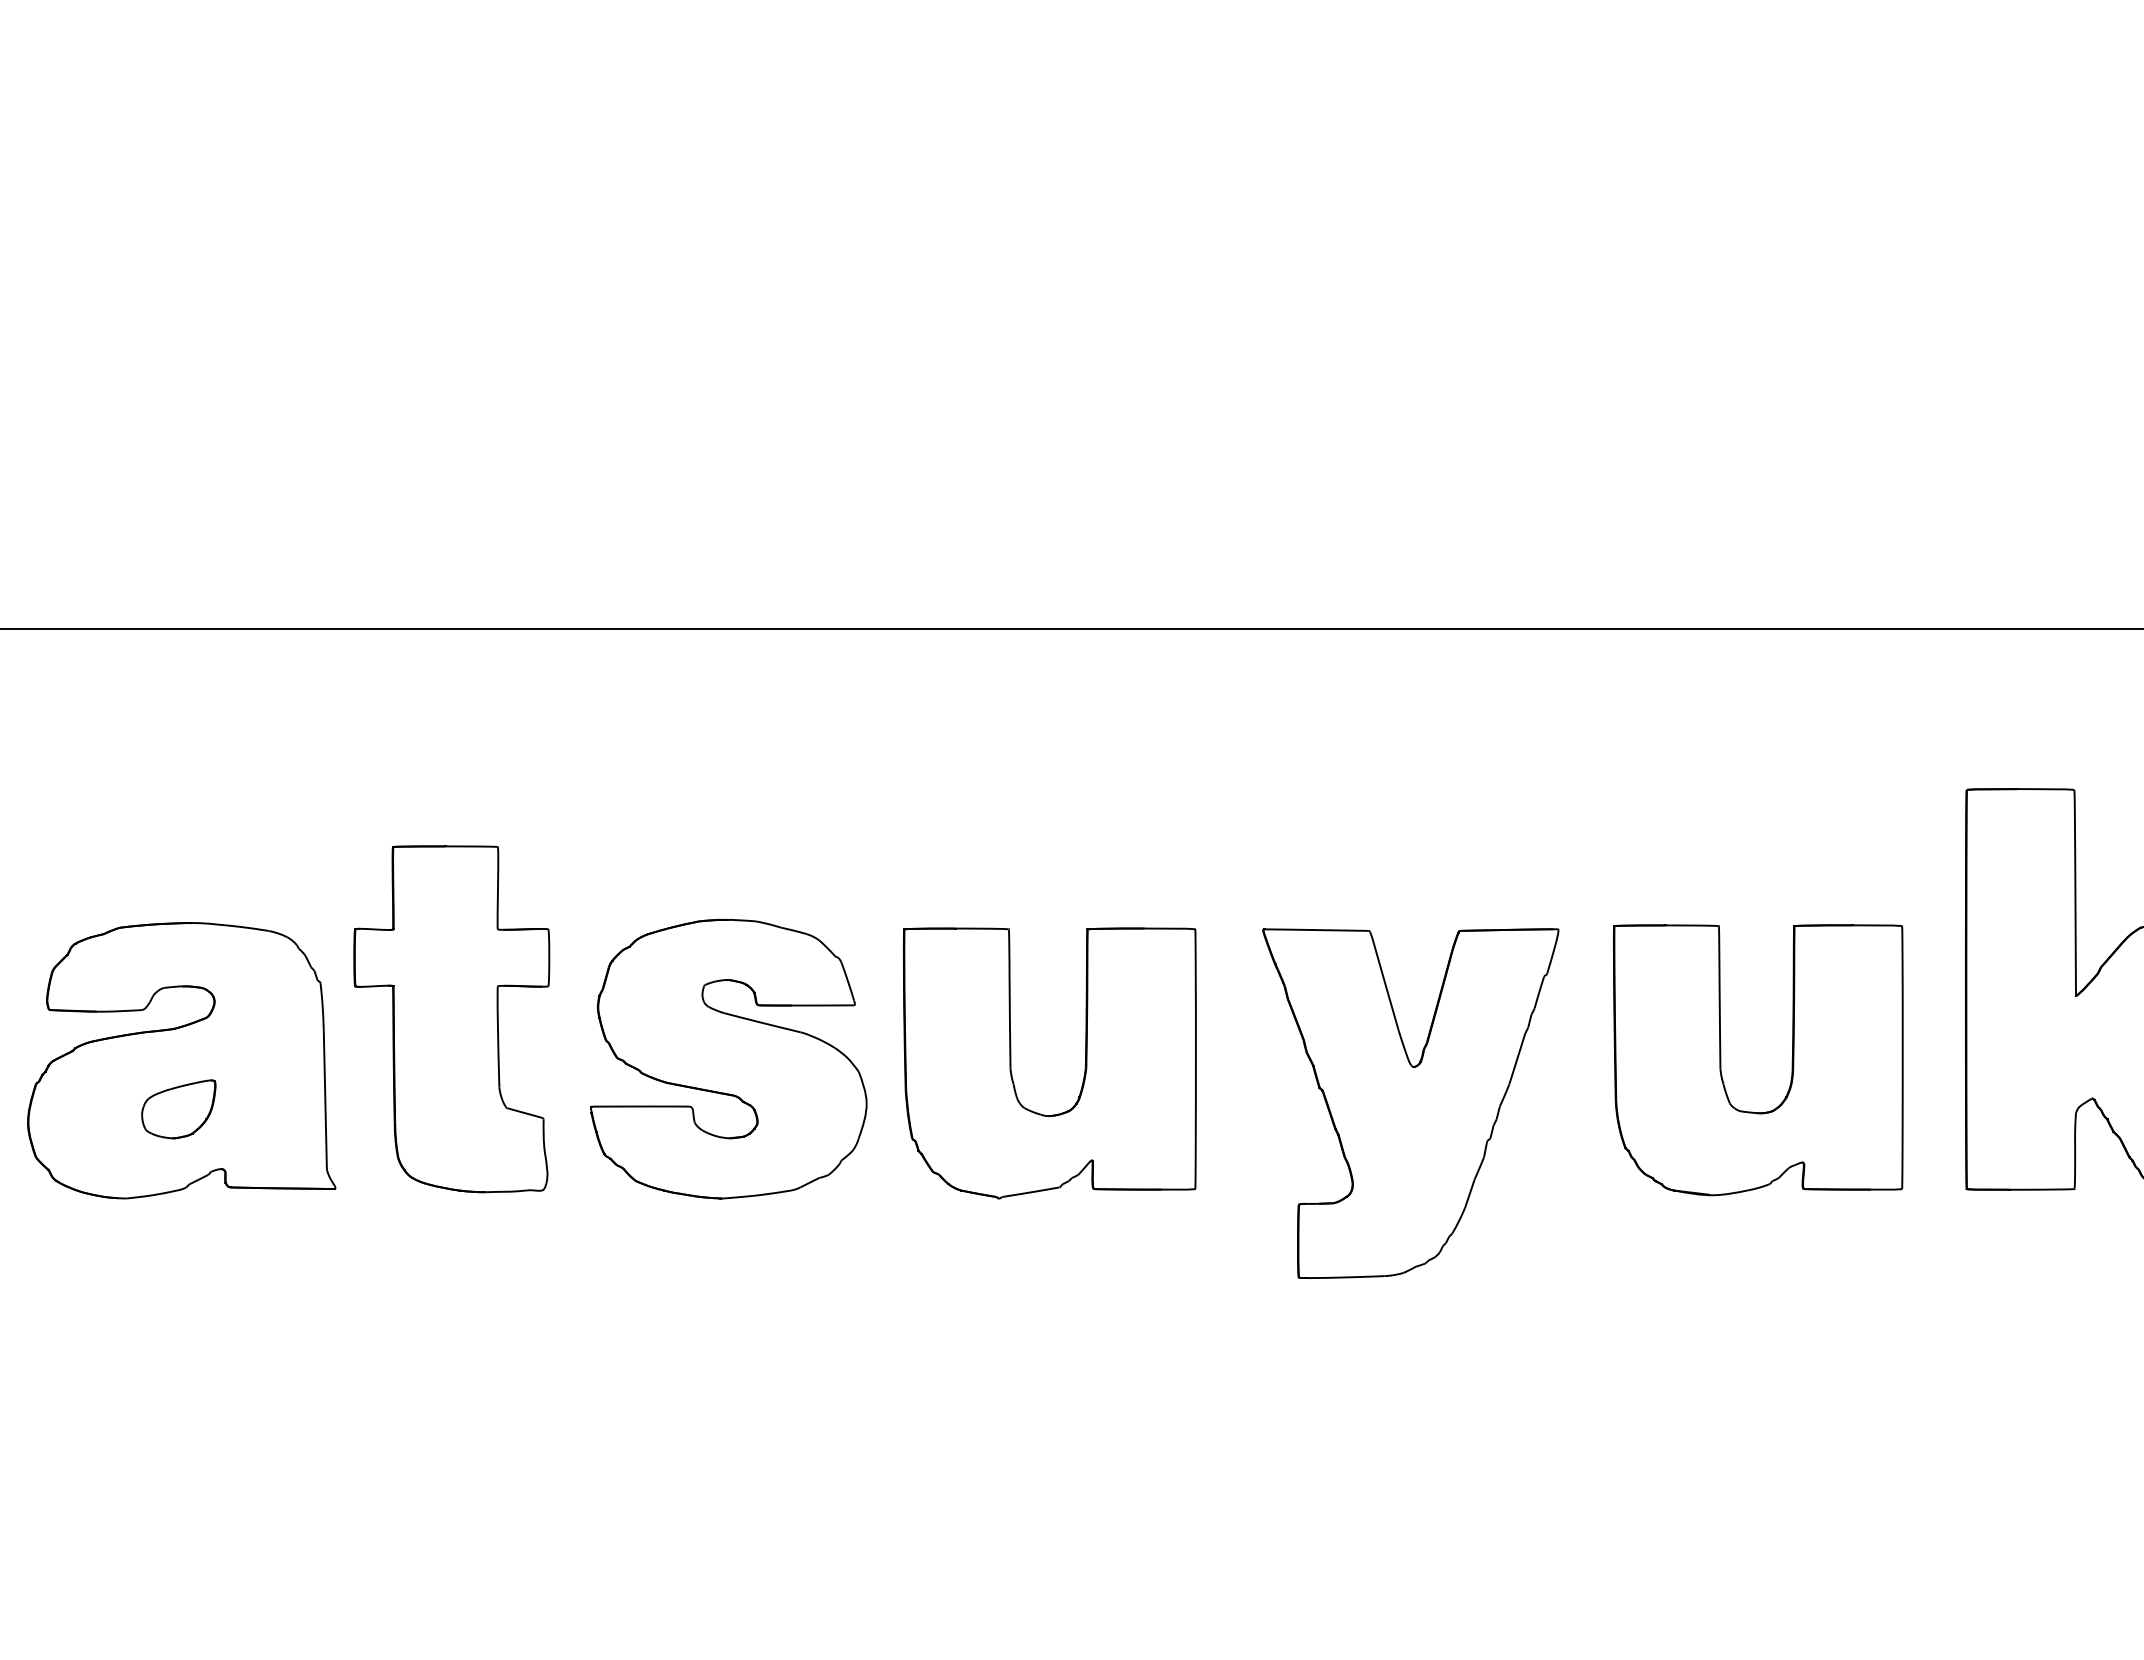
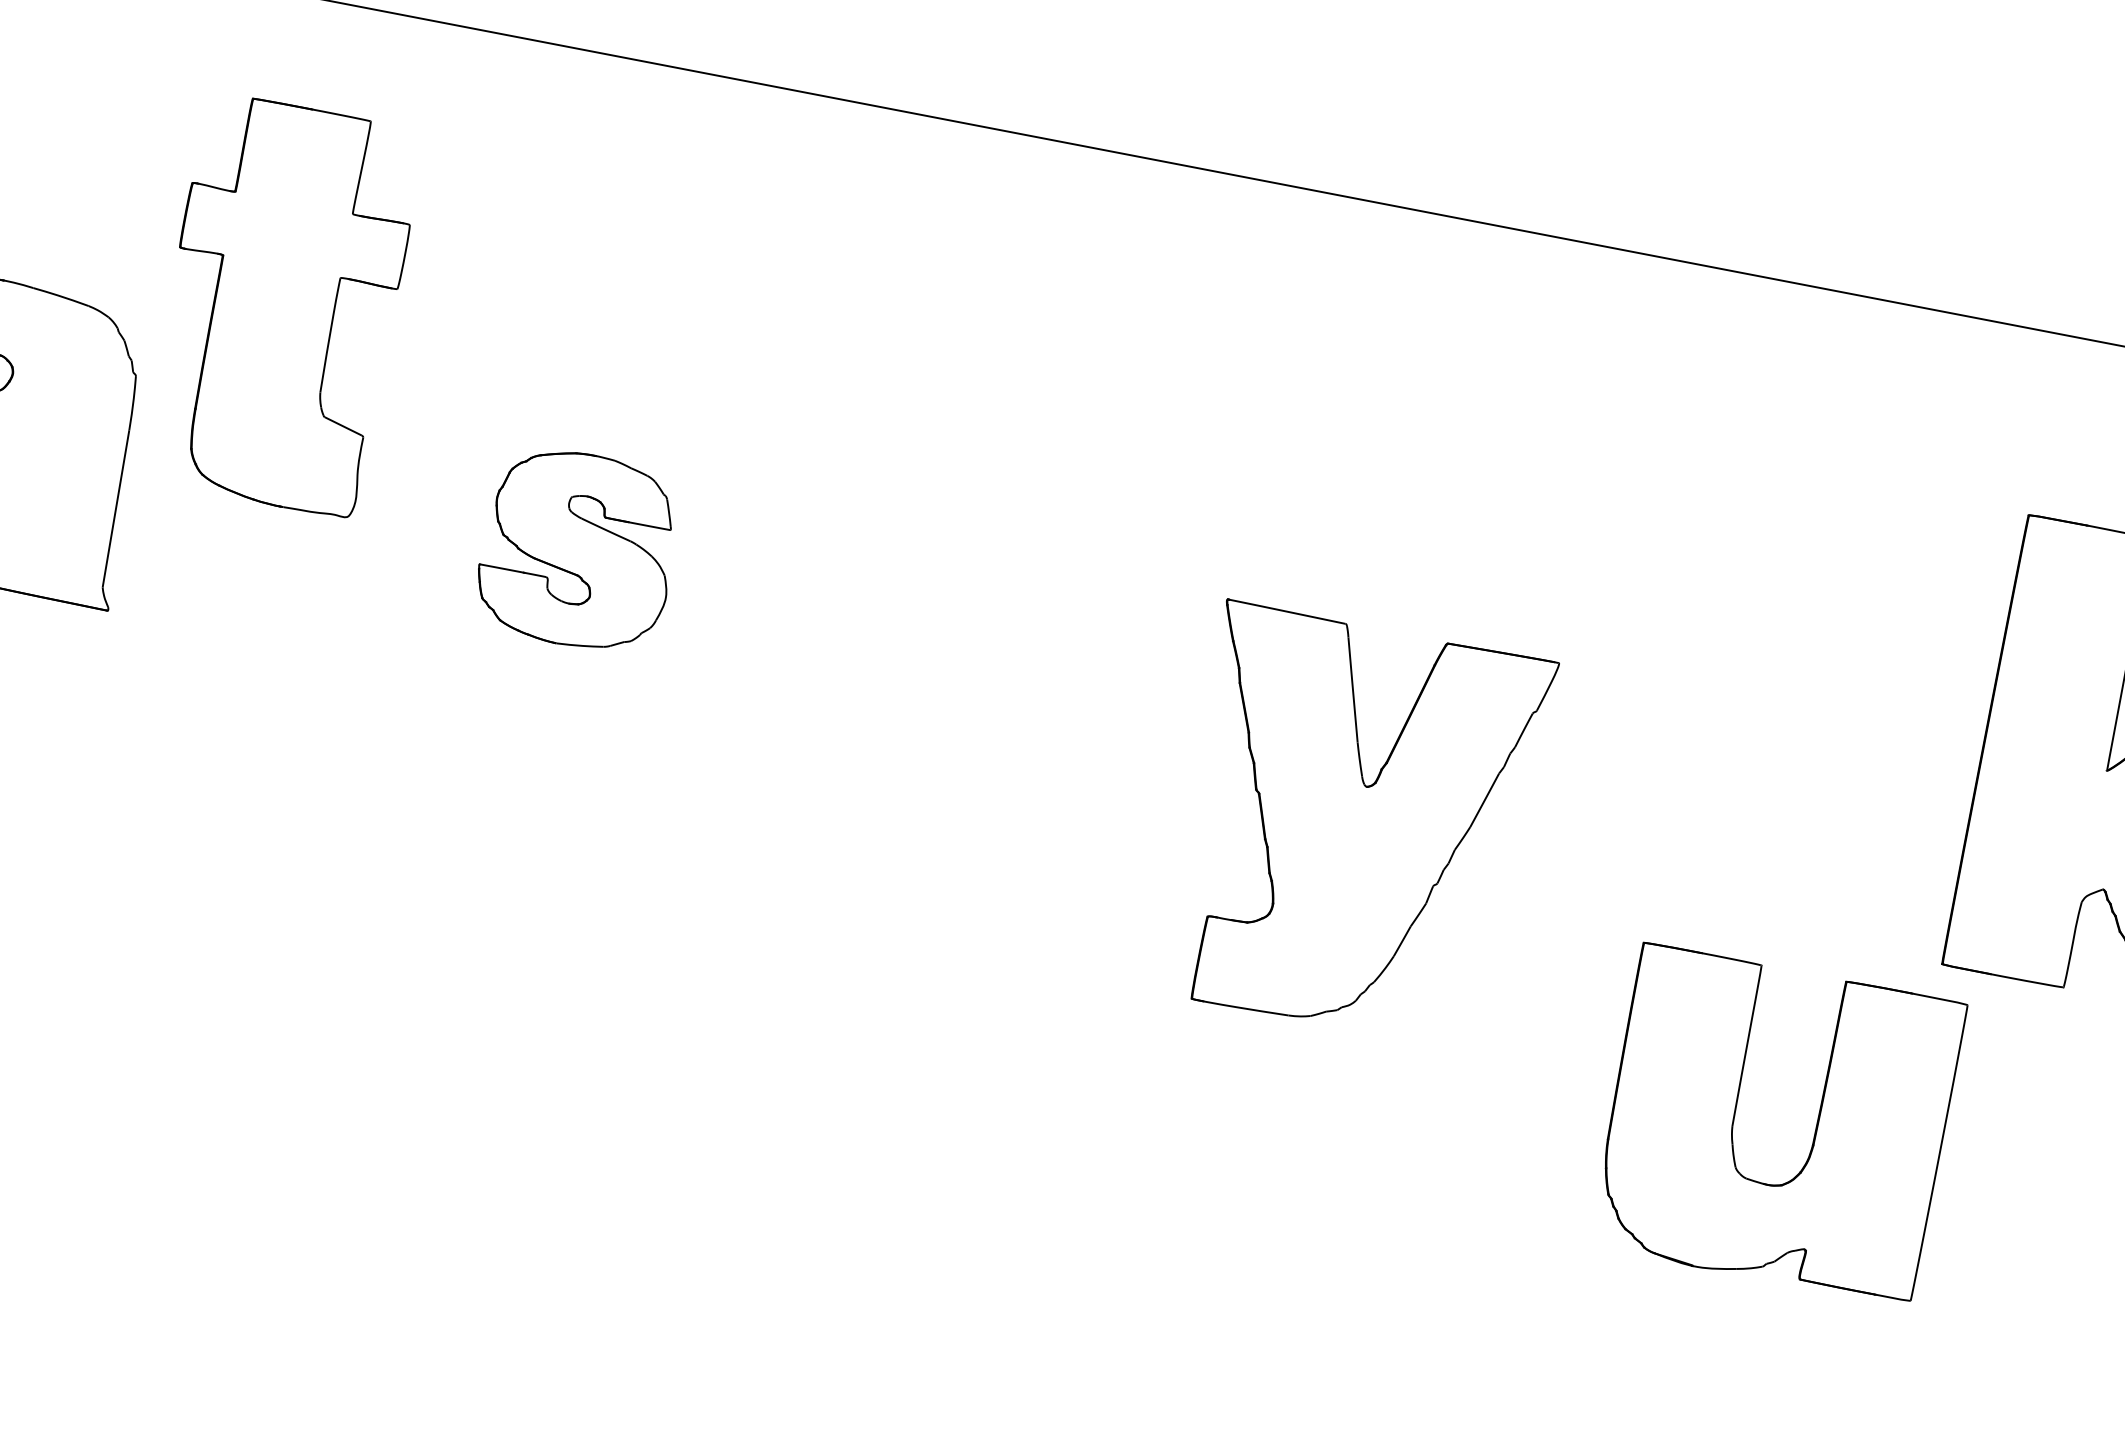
part: (451, 1019) -> (281, 305), moved
part: (728, 1059) -> (578, 550), size x0.6
part: (1791, 1060) -> (1814, 1132), moved
part: (1084, 1067) -> (976, 636), removed
part: (1410, 1103) -> (1355, 827), moved

